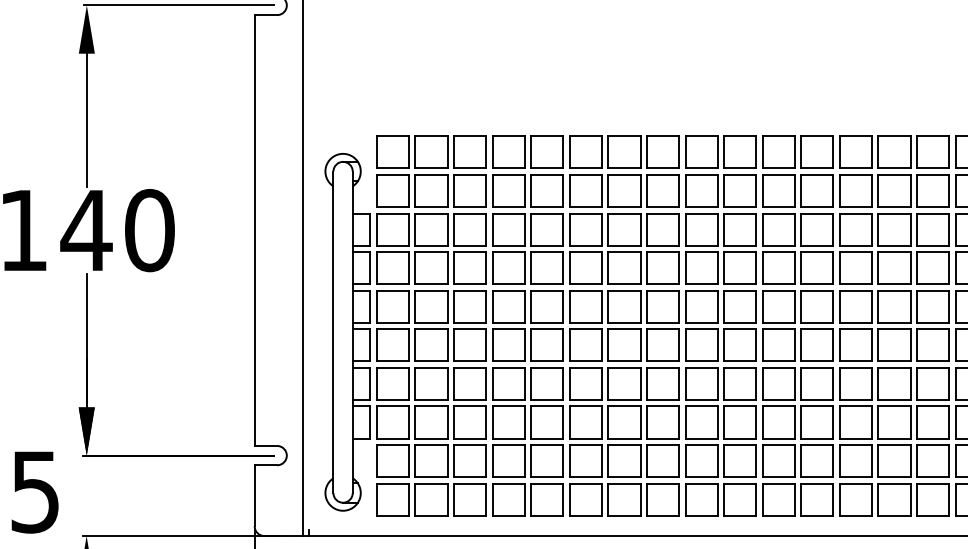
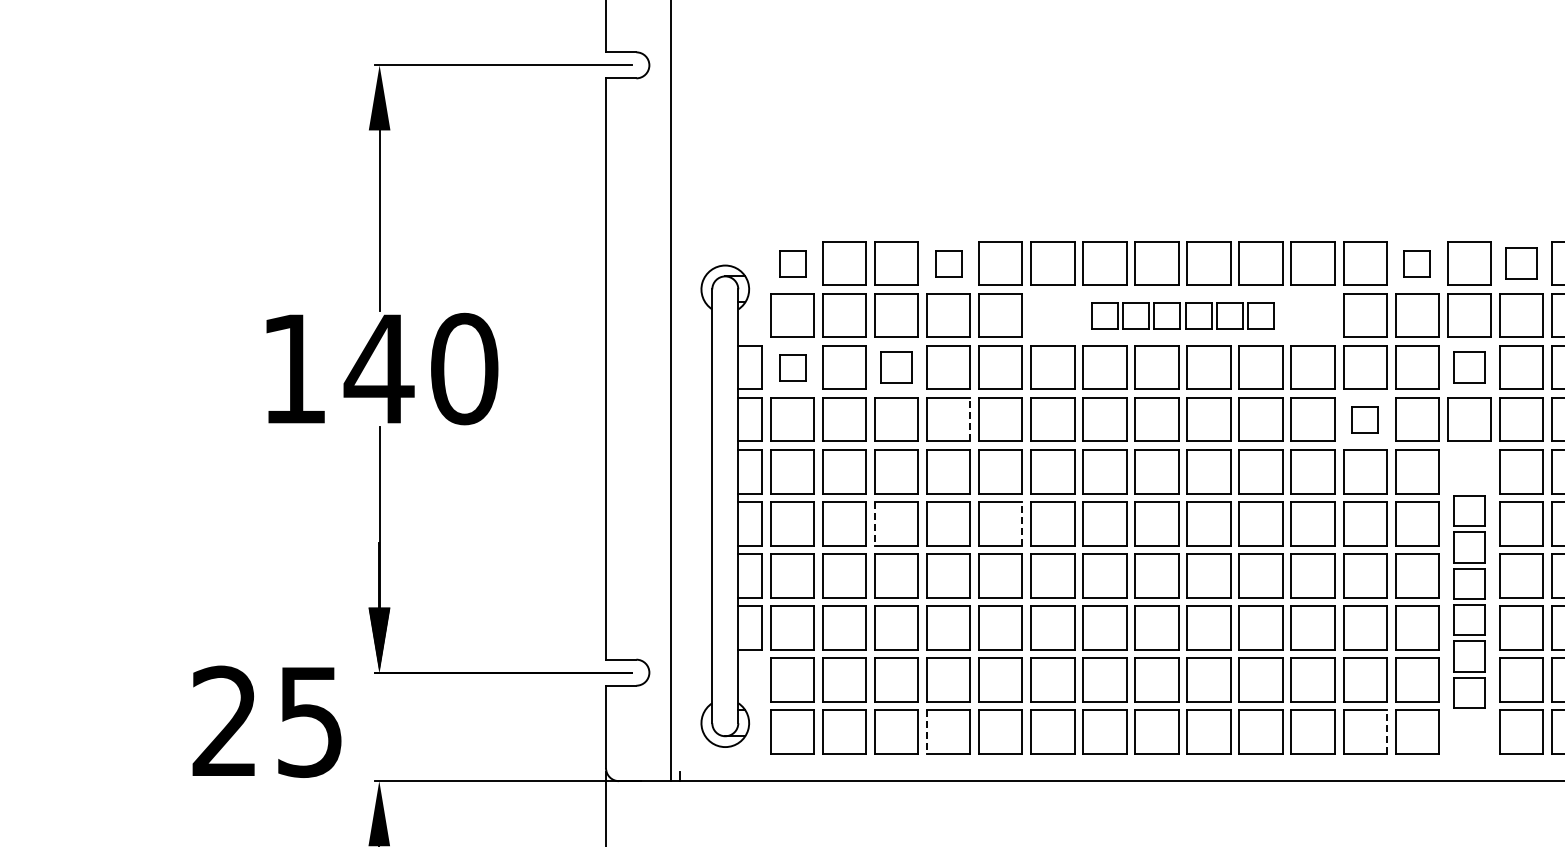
part: (392, 152) -> (792, 263), size x0.6
part: (508, 152) -> (948, 263), size x0.6
part: (856, 152) -> (1417, 263), size x0.6
part: (933, 152) -> (1521, 263), size x0.7
part: (681, 190) -> (1182, 315), size x0.6
part: (392, 229) -> (792, 367), size x0.6
part: (469, 229) -> (896, 367), size x0.7
part: (894, 229) -> (1469, 367), size x0.7
line: (524, 267) -> (970, 419), solid -> dashed
part: (817, 267) -> (1365, 419), size x0.6
line: (453, 345) -> (874, 523), solid -> dashed
line: (563, 345) -> (1022, 523), solid -> dashed
part: (894, 402) -> (1469, 601), size x0.7
line: (492, 499) -> (927, 732), solid -> dashed
line: (833, 499) -> (1386, 732), solid -> dashed

